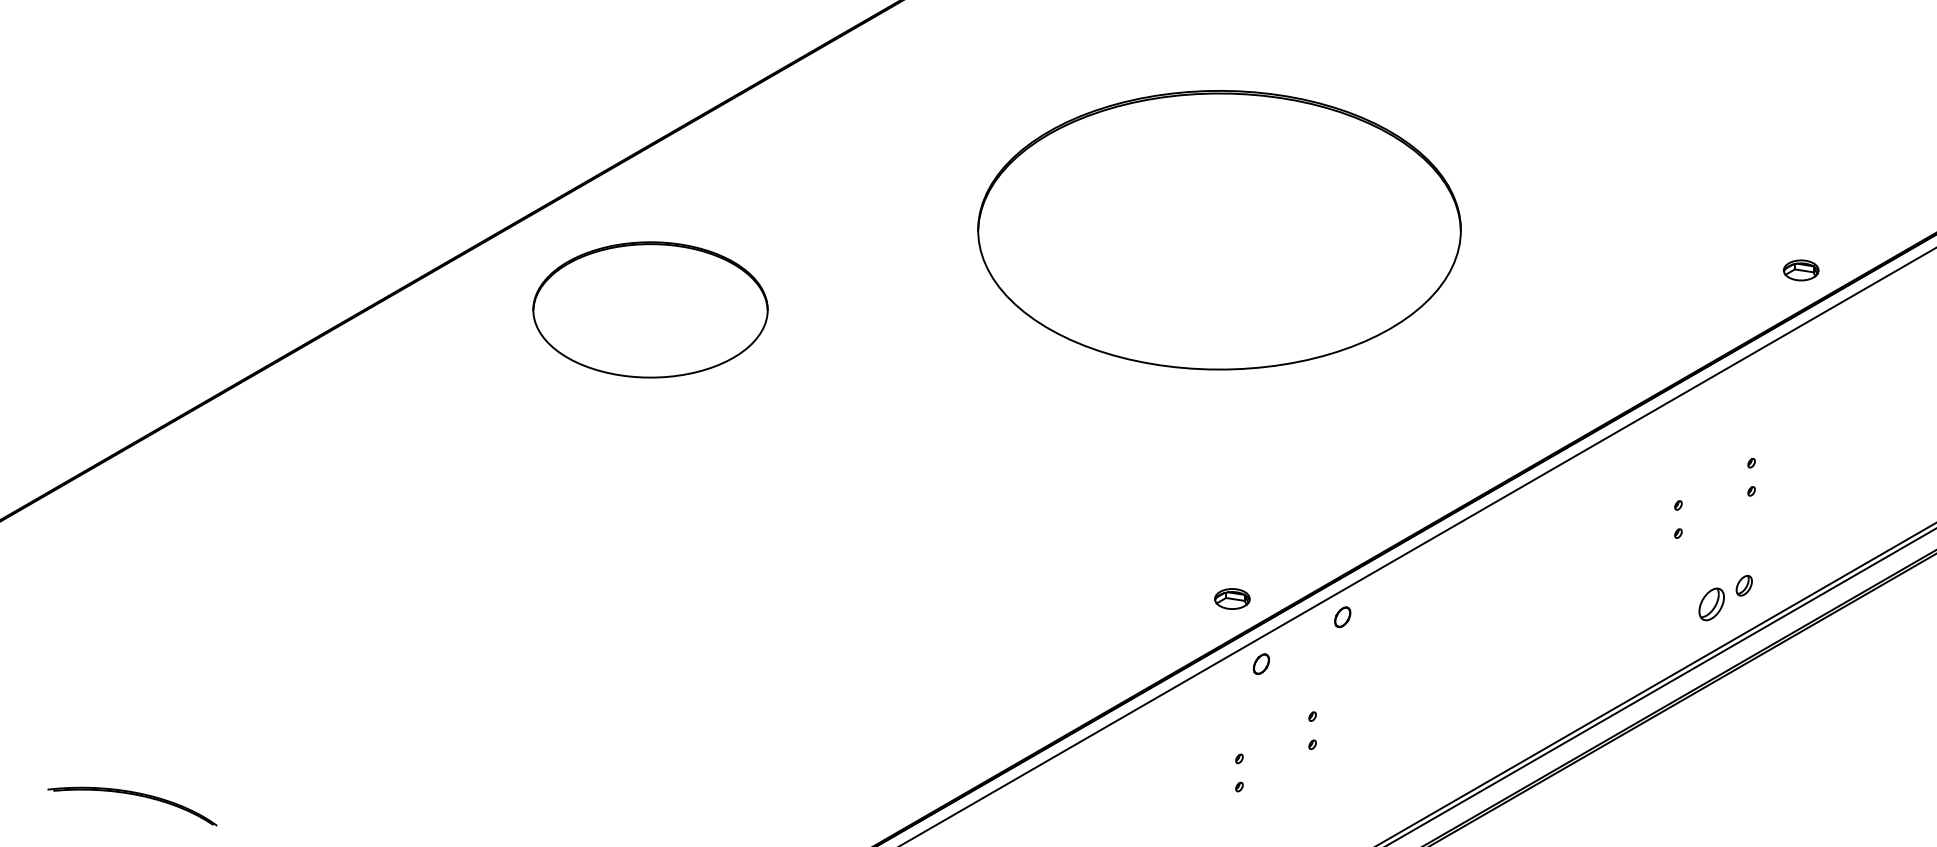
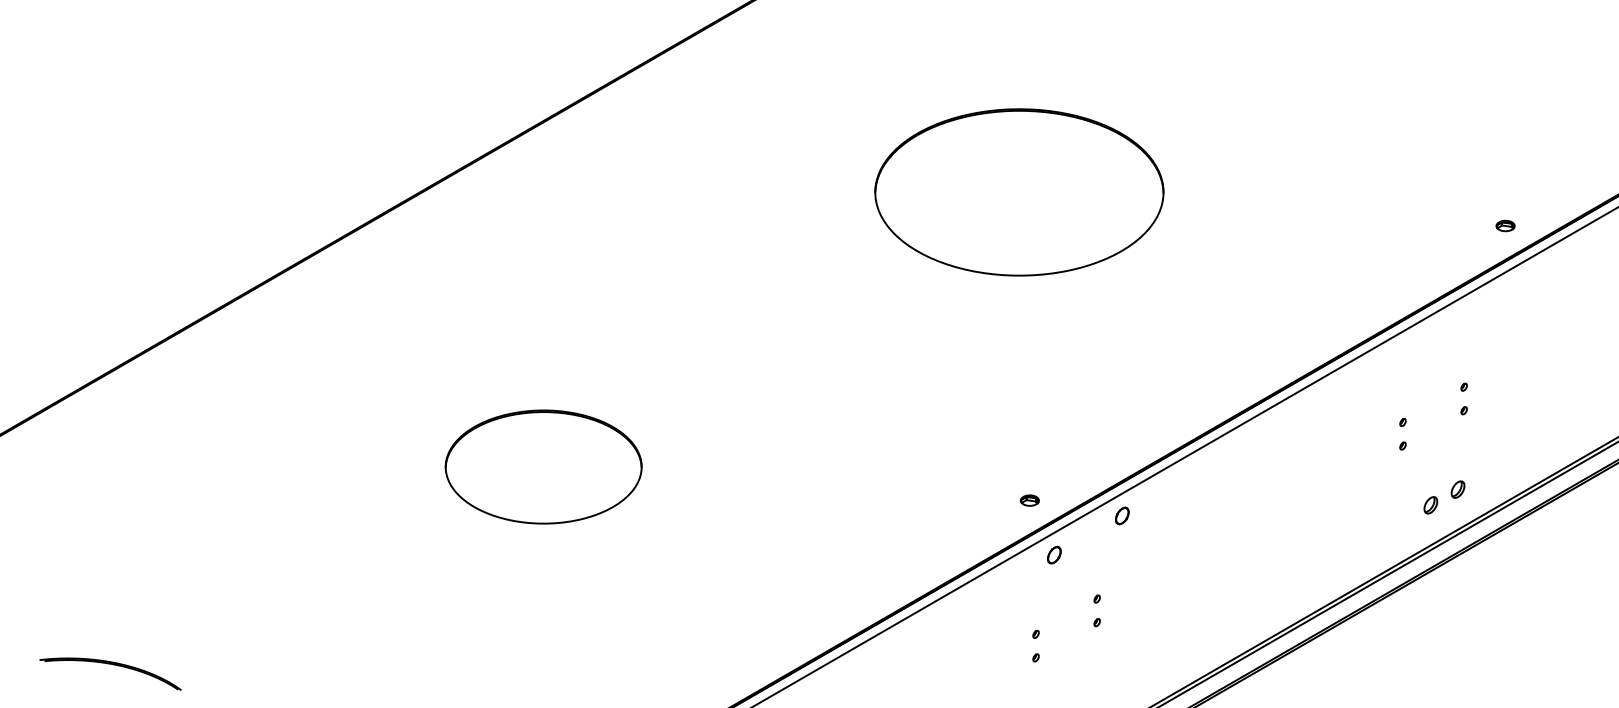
part: (1219, 230) -> (1019, 192), size x0.71
part: (1801, 269) -> (1505, 225), size x0.62
part: (650, 309) -> (543, 466), moved
part: (1231, 598) -> (1029, 500), size x0.62
part: (1711, 604) -> (1430, 505), size x0.62

